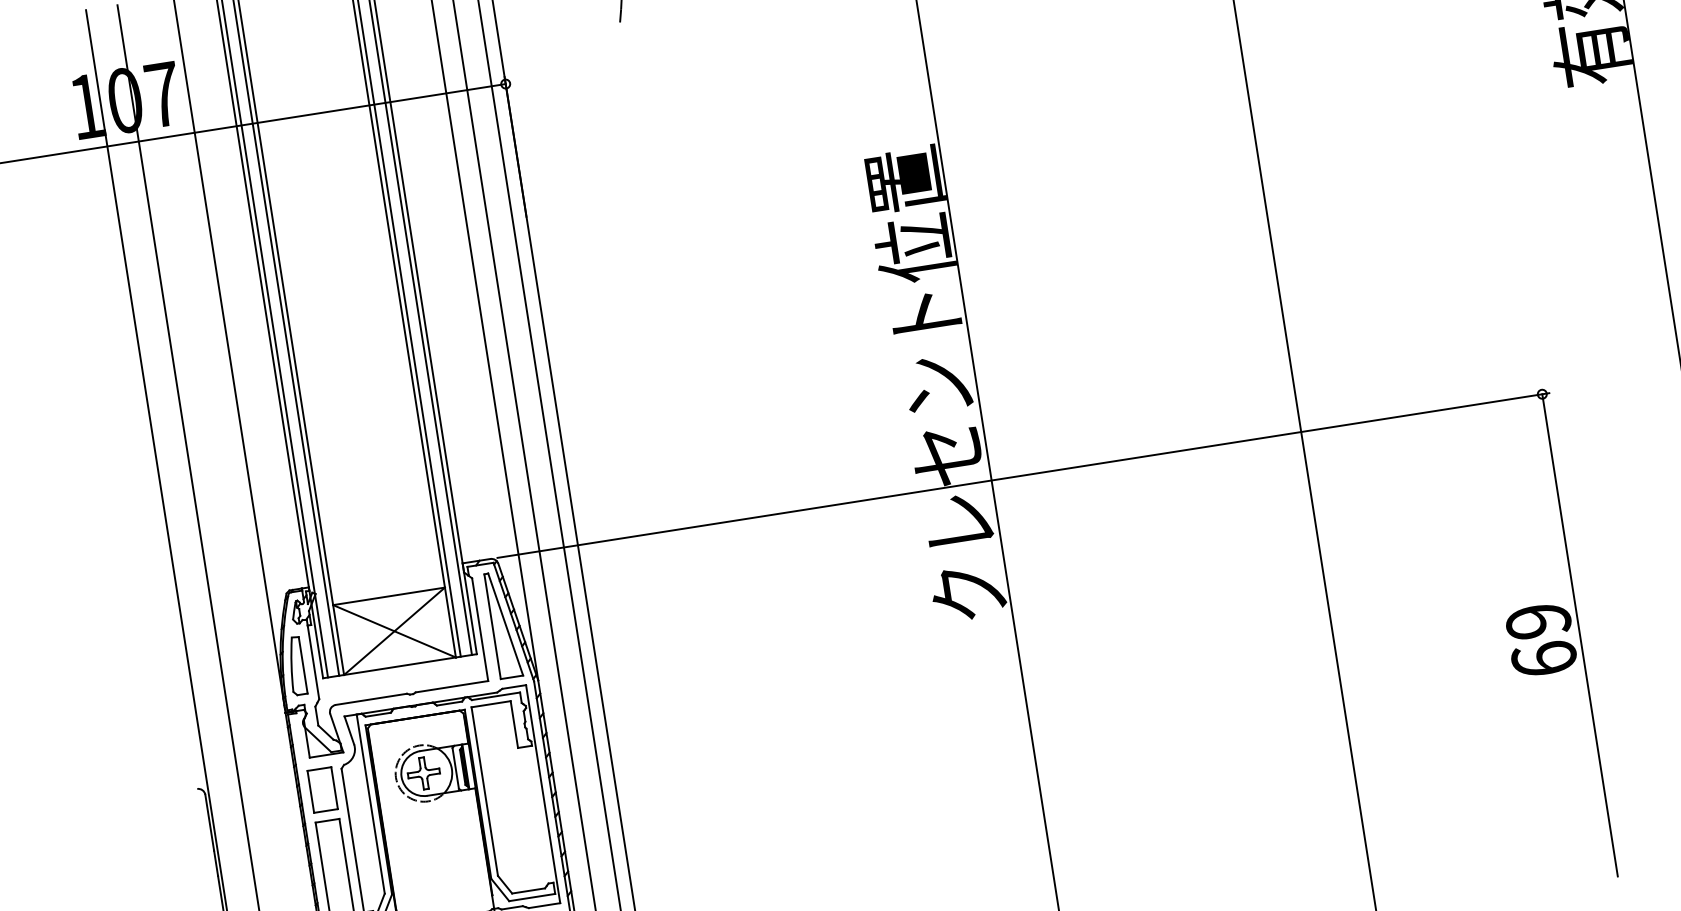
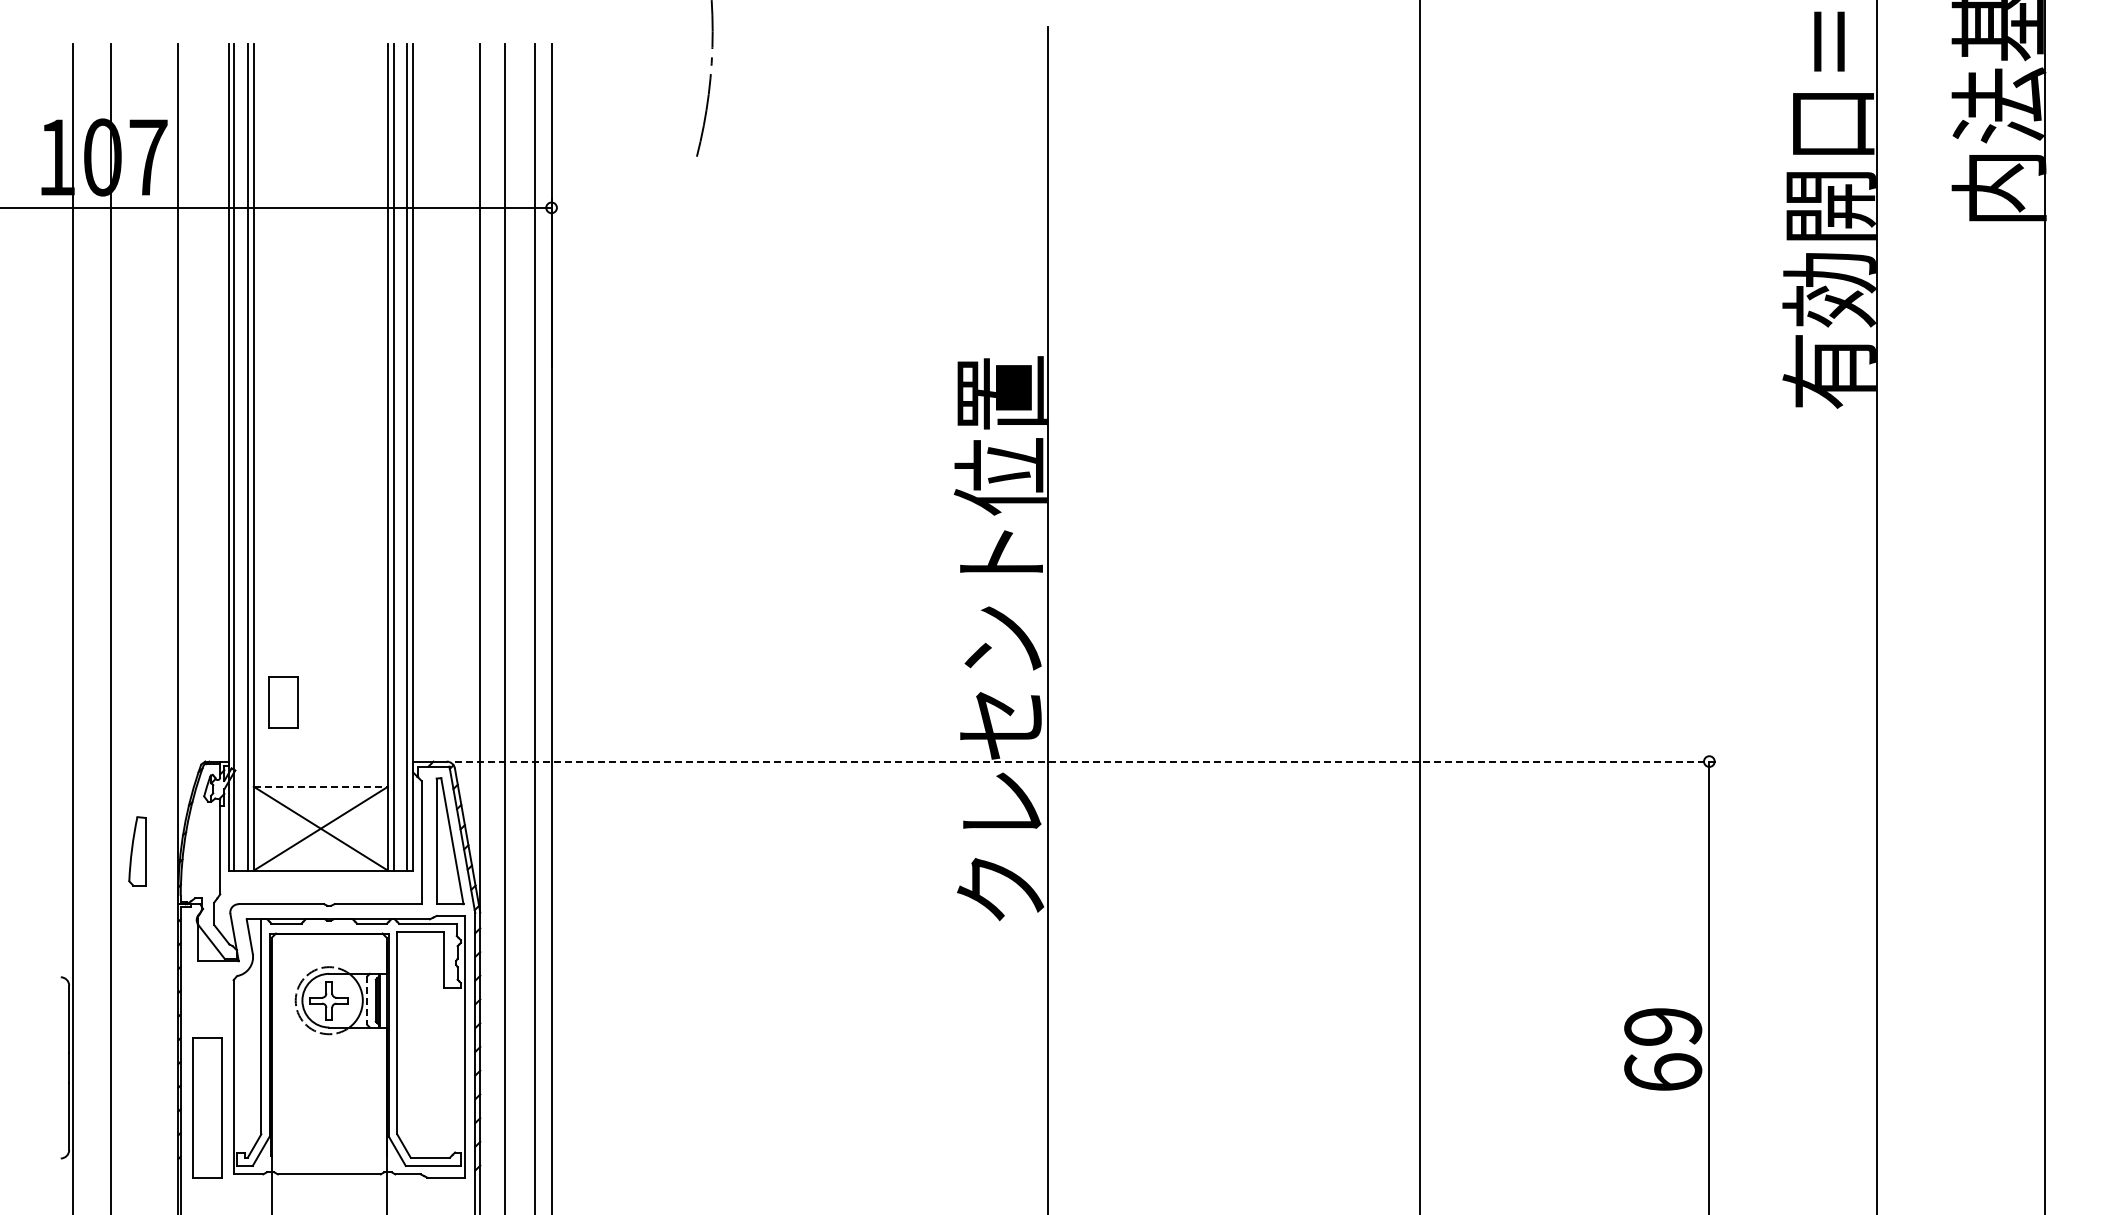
line: (1023, 475) -> (1086, 761), solid -> dashed
line: (389, 596) -> (321, 786), solid -> dashed
part: (296, 666) -> (137, 851), moved
line: (455, 769) -> (367, 1001), solid -> dashed
part: (322, 790) -> (283, 702), moved

